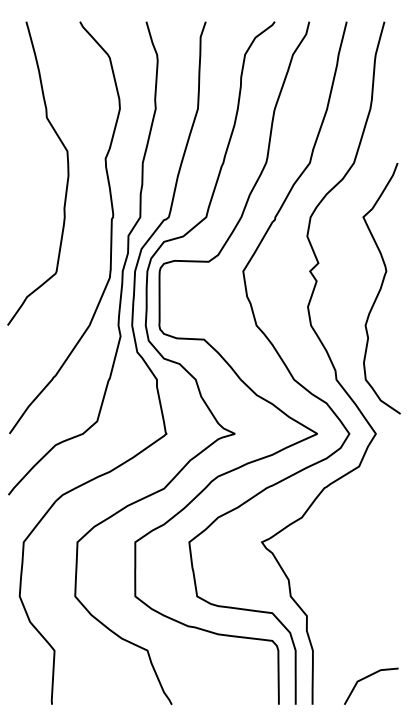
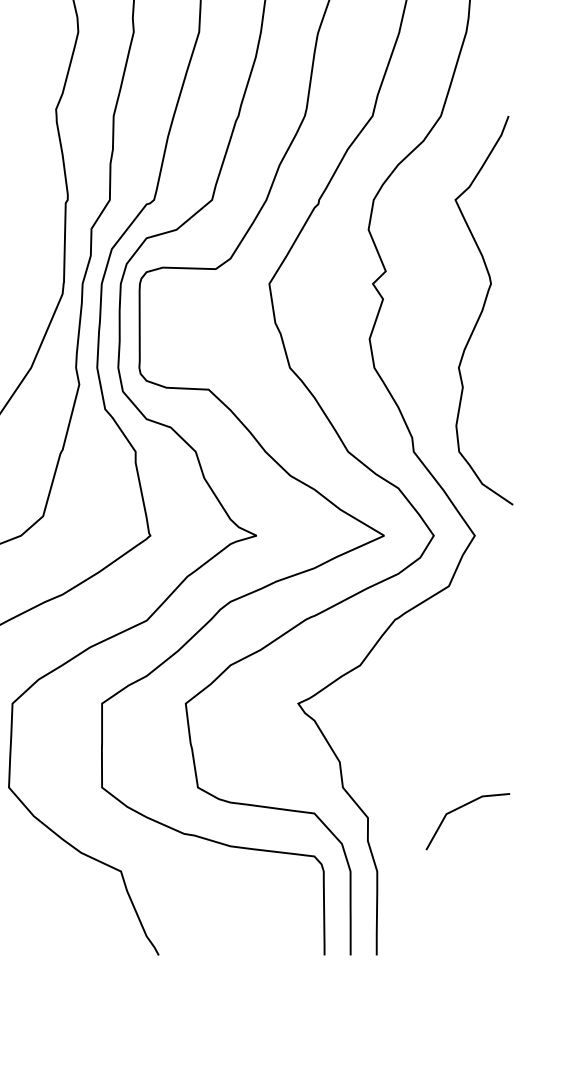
line: (368, 677) -> (463, 807), moved

